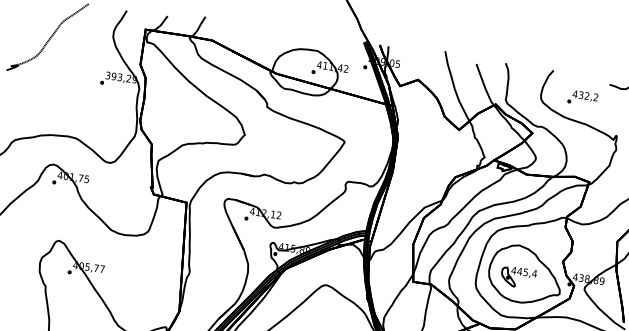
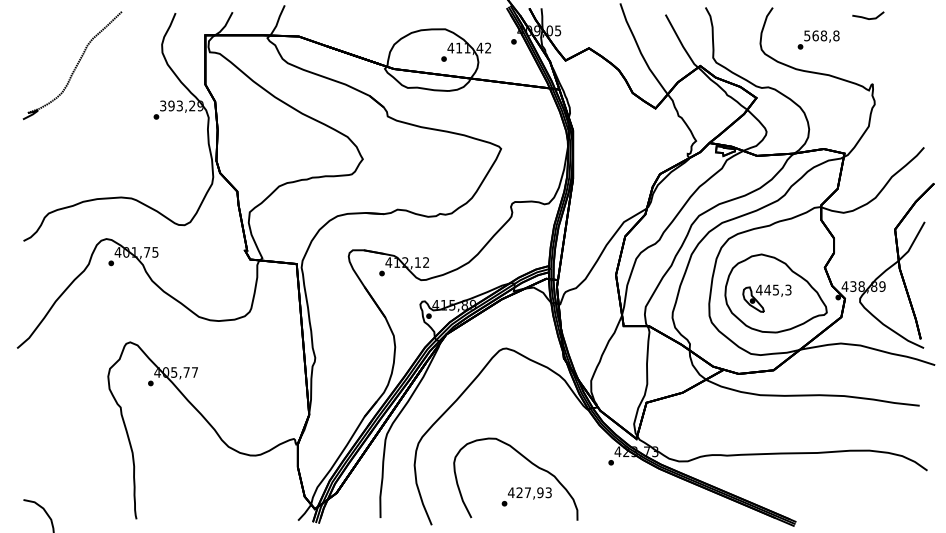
text: (585, 95) -> (821, 35), 432,2 -> 568,8
text: (534, 273) -> (788, 289), 445,4 -> 445,3

